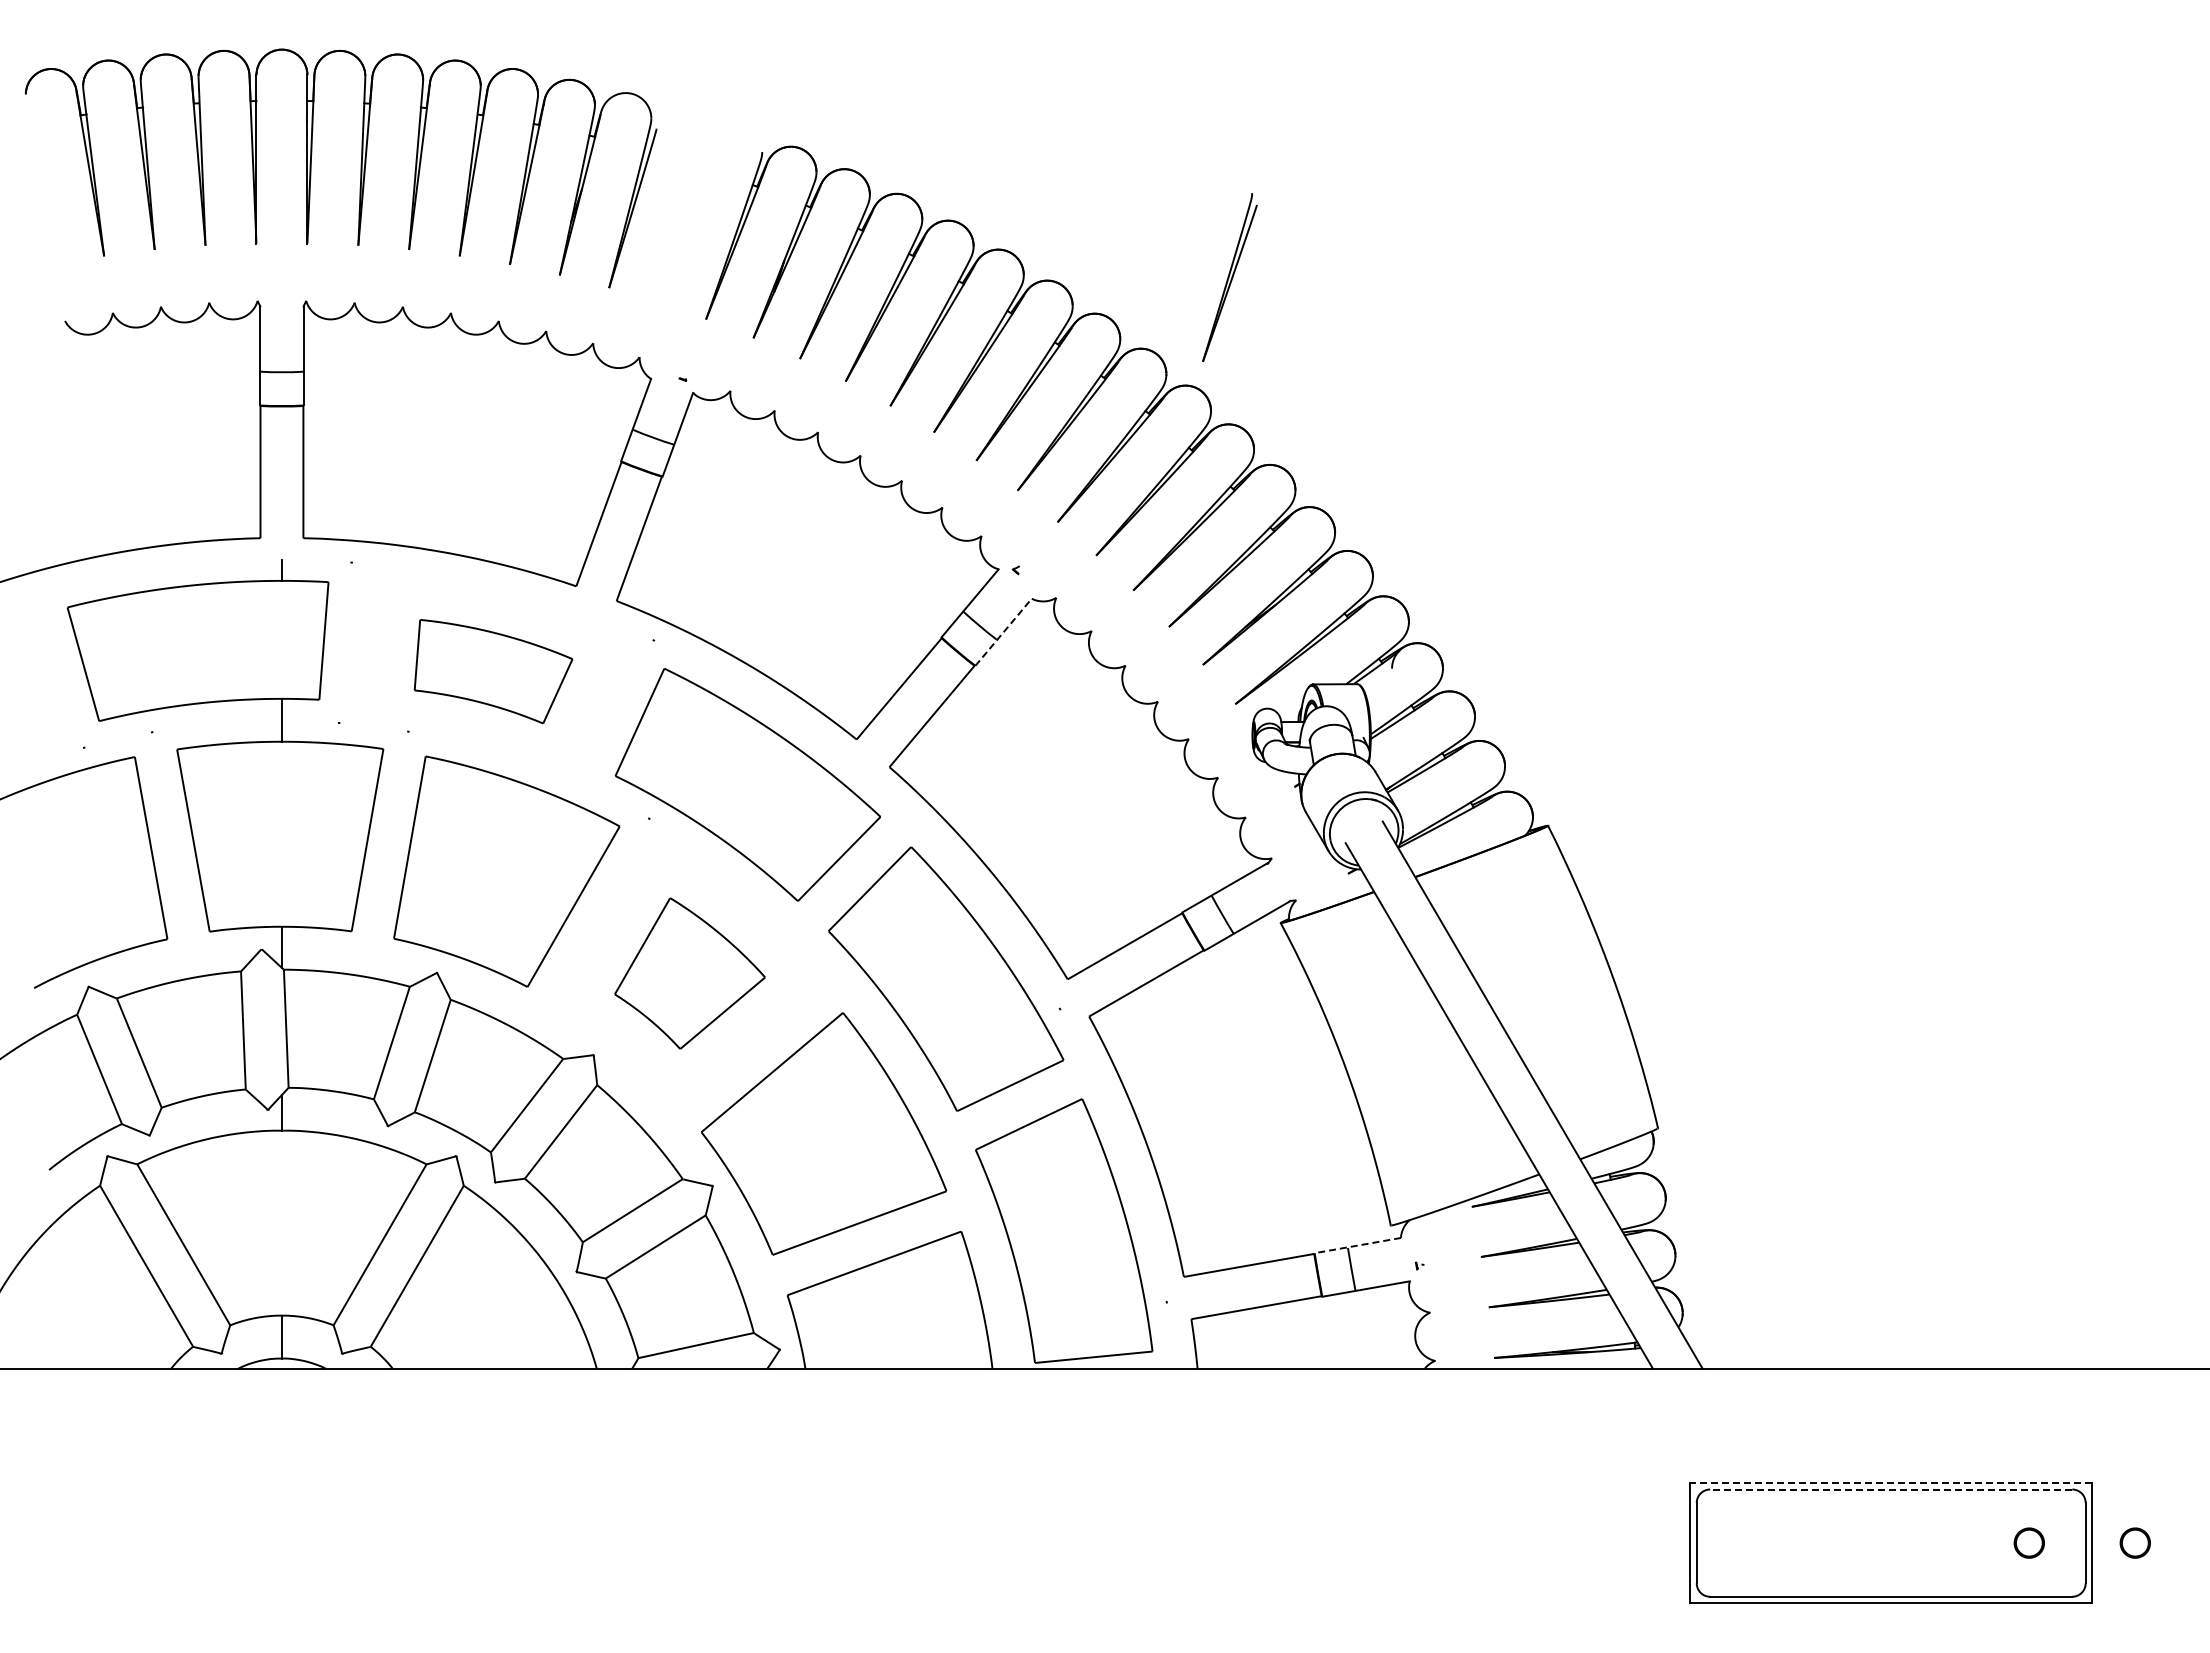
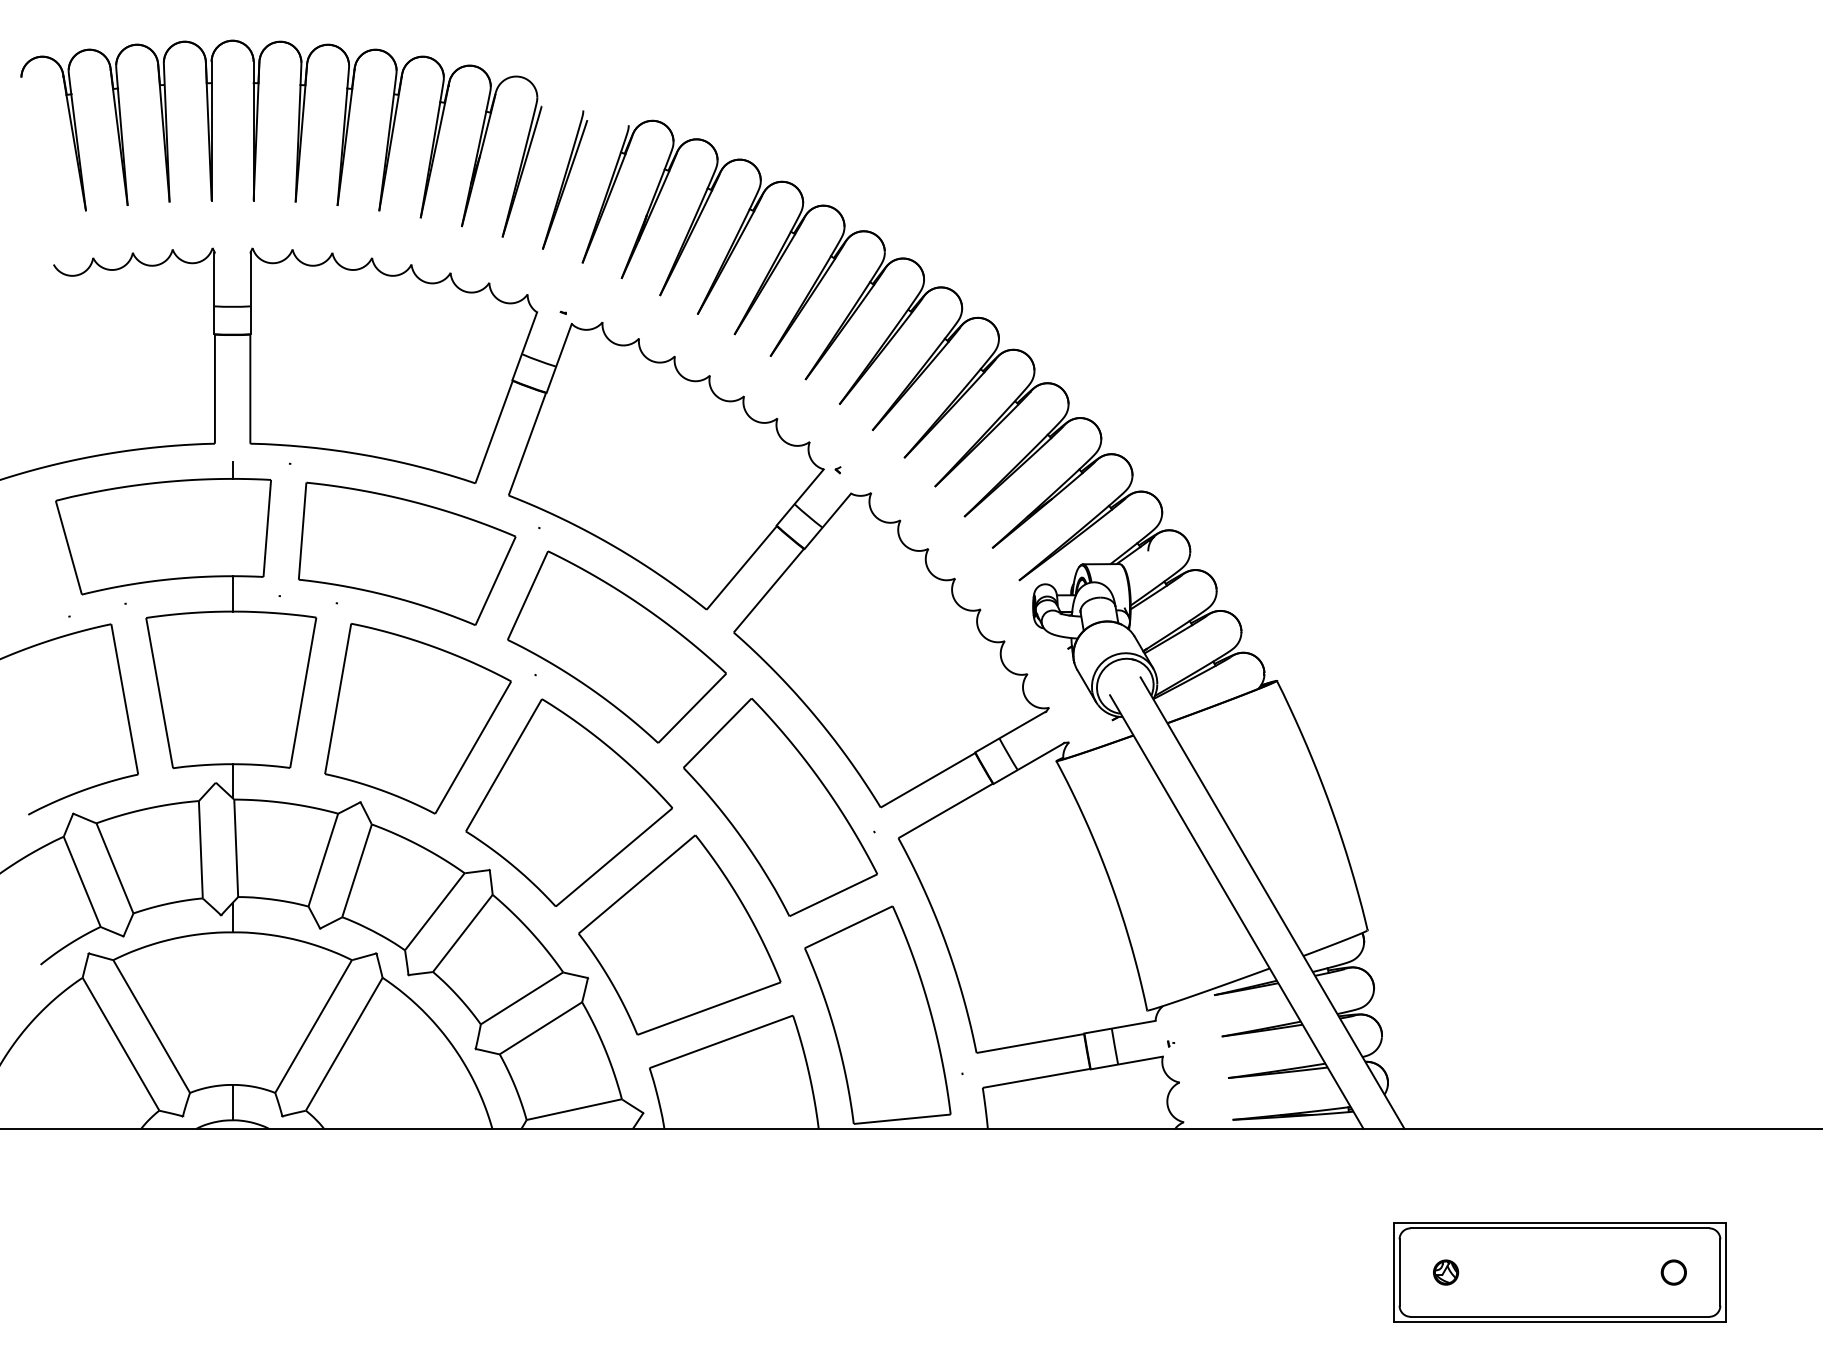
part: (1229, 277) -> (564, 180), moved
line: (1003, 632) -> (827, 521), dashed -> solid
part: (493, 671) -> (407, 553), size x1.67
part: (689, 973) -> (568, 802), size x1.67
line: (1357, 1245) -> (1119, 1027), dashed -> solid
line: (1890, 1482) -> (1559, 1222), dashed -> solid
line: (1890, 1489) -> (1559, 1228), dashed -> solid
part: (1752, 1542) -> (1445, 1272), added
part: (2134, 1542) -> (1760, 1272), removed

